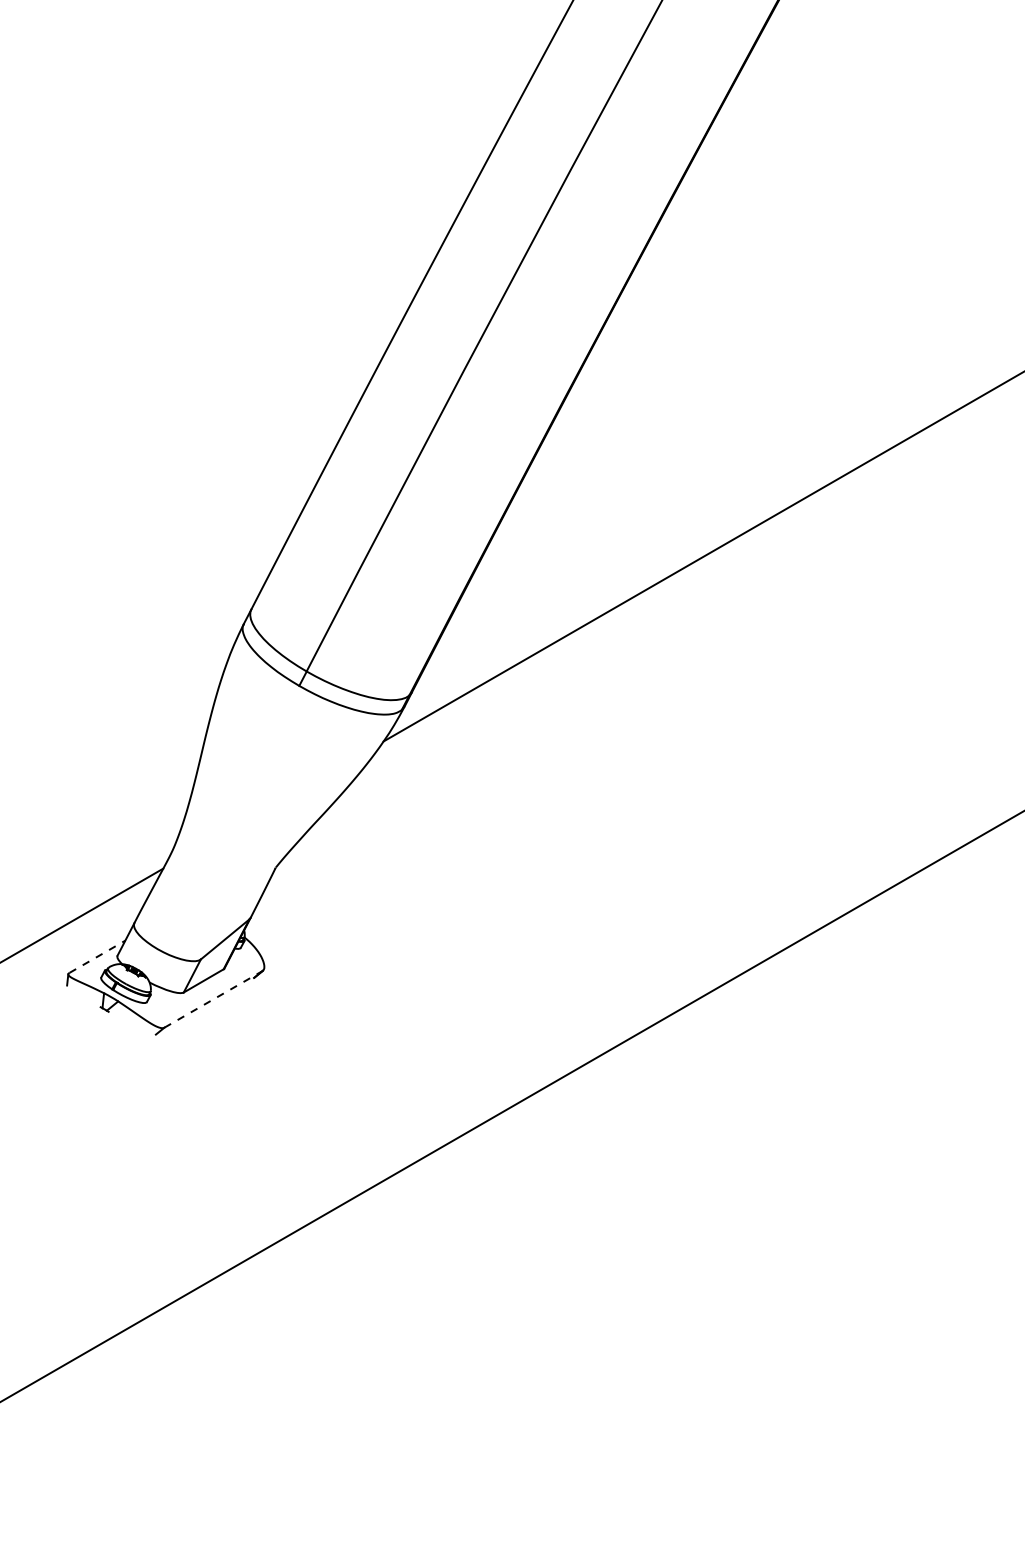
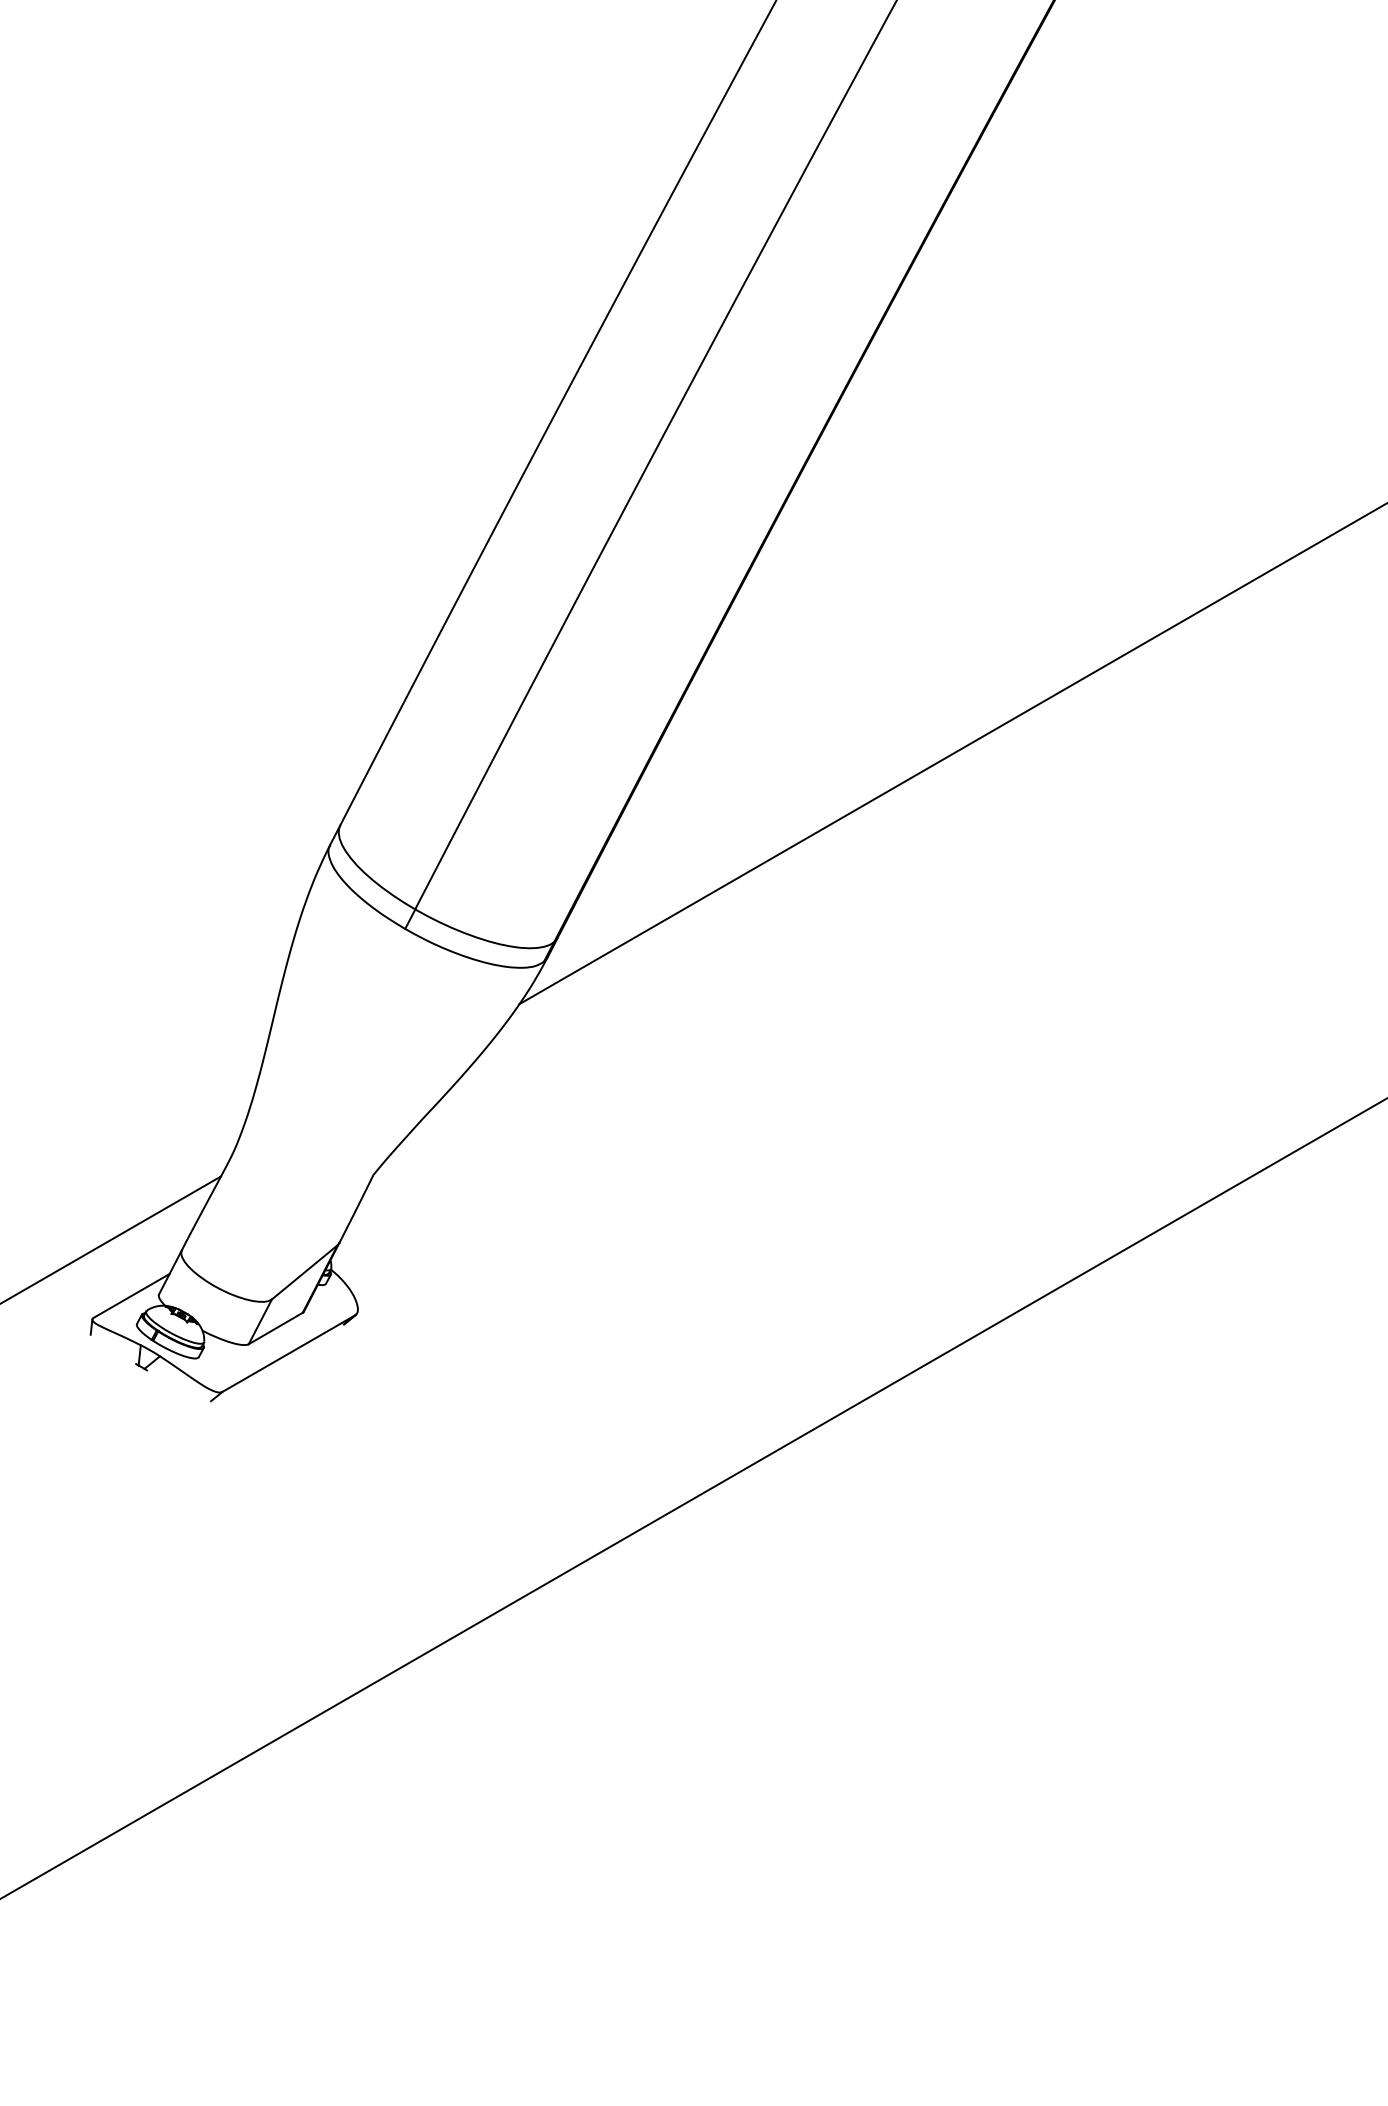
line: (97, 956) -> (131, 1295), dashed -> solid
line: (213, 999) -> (289, 1353), dashed -> solid

